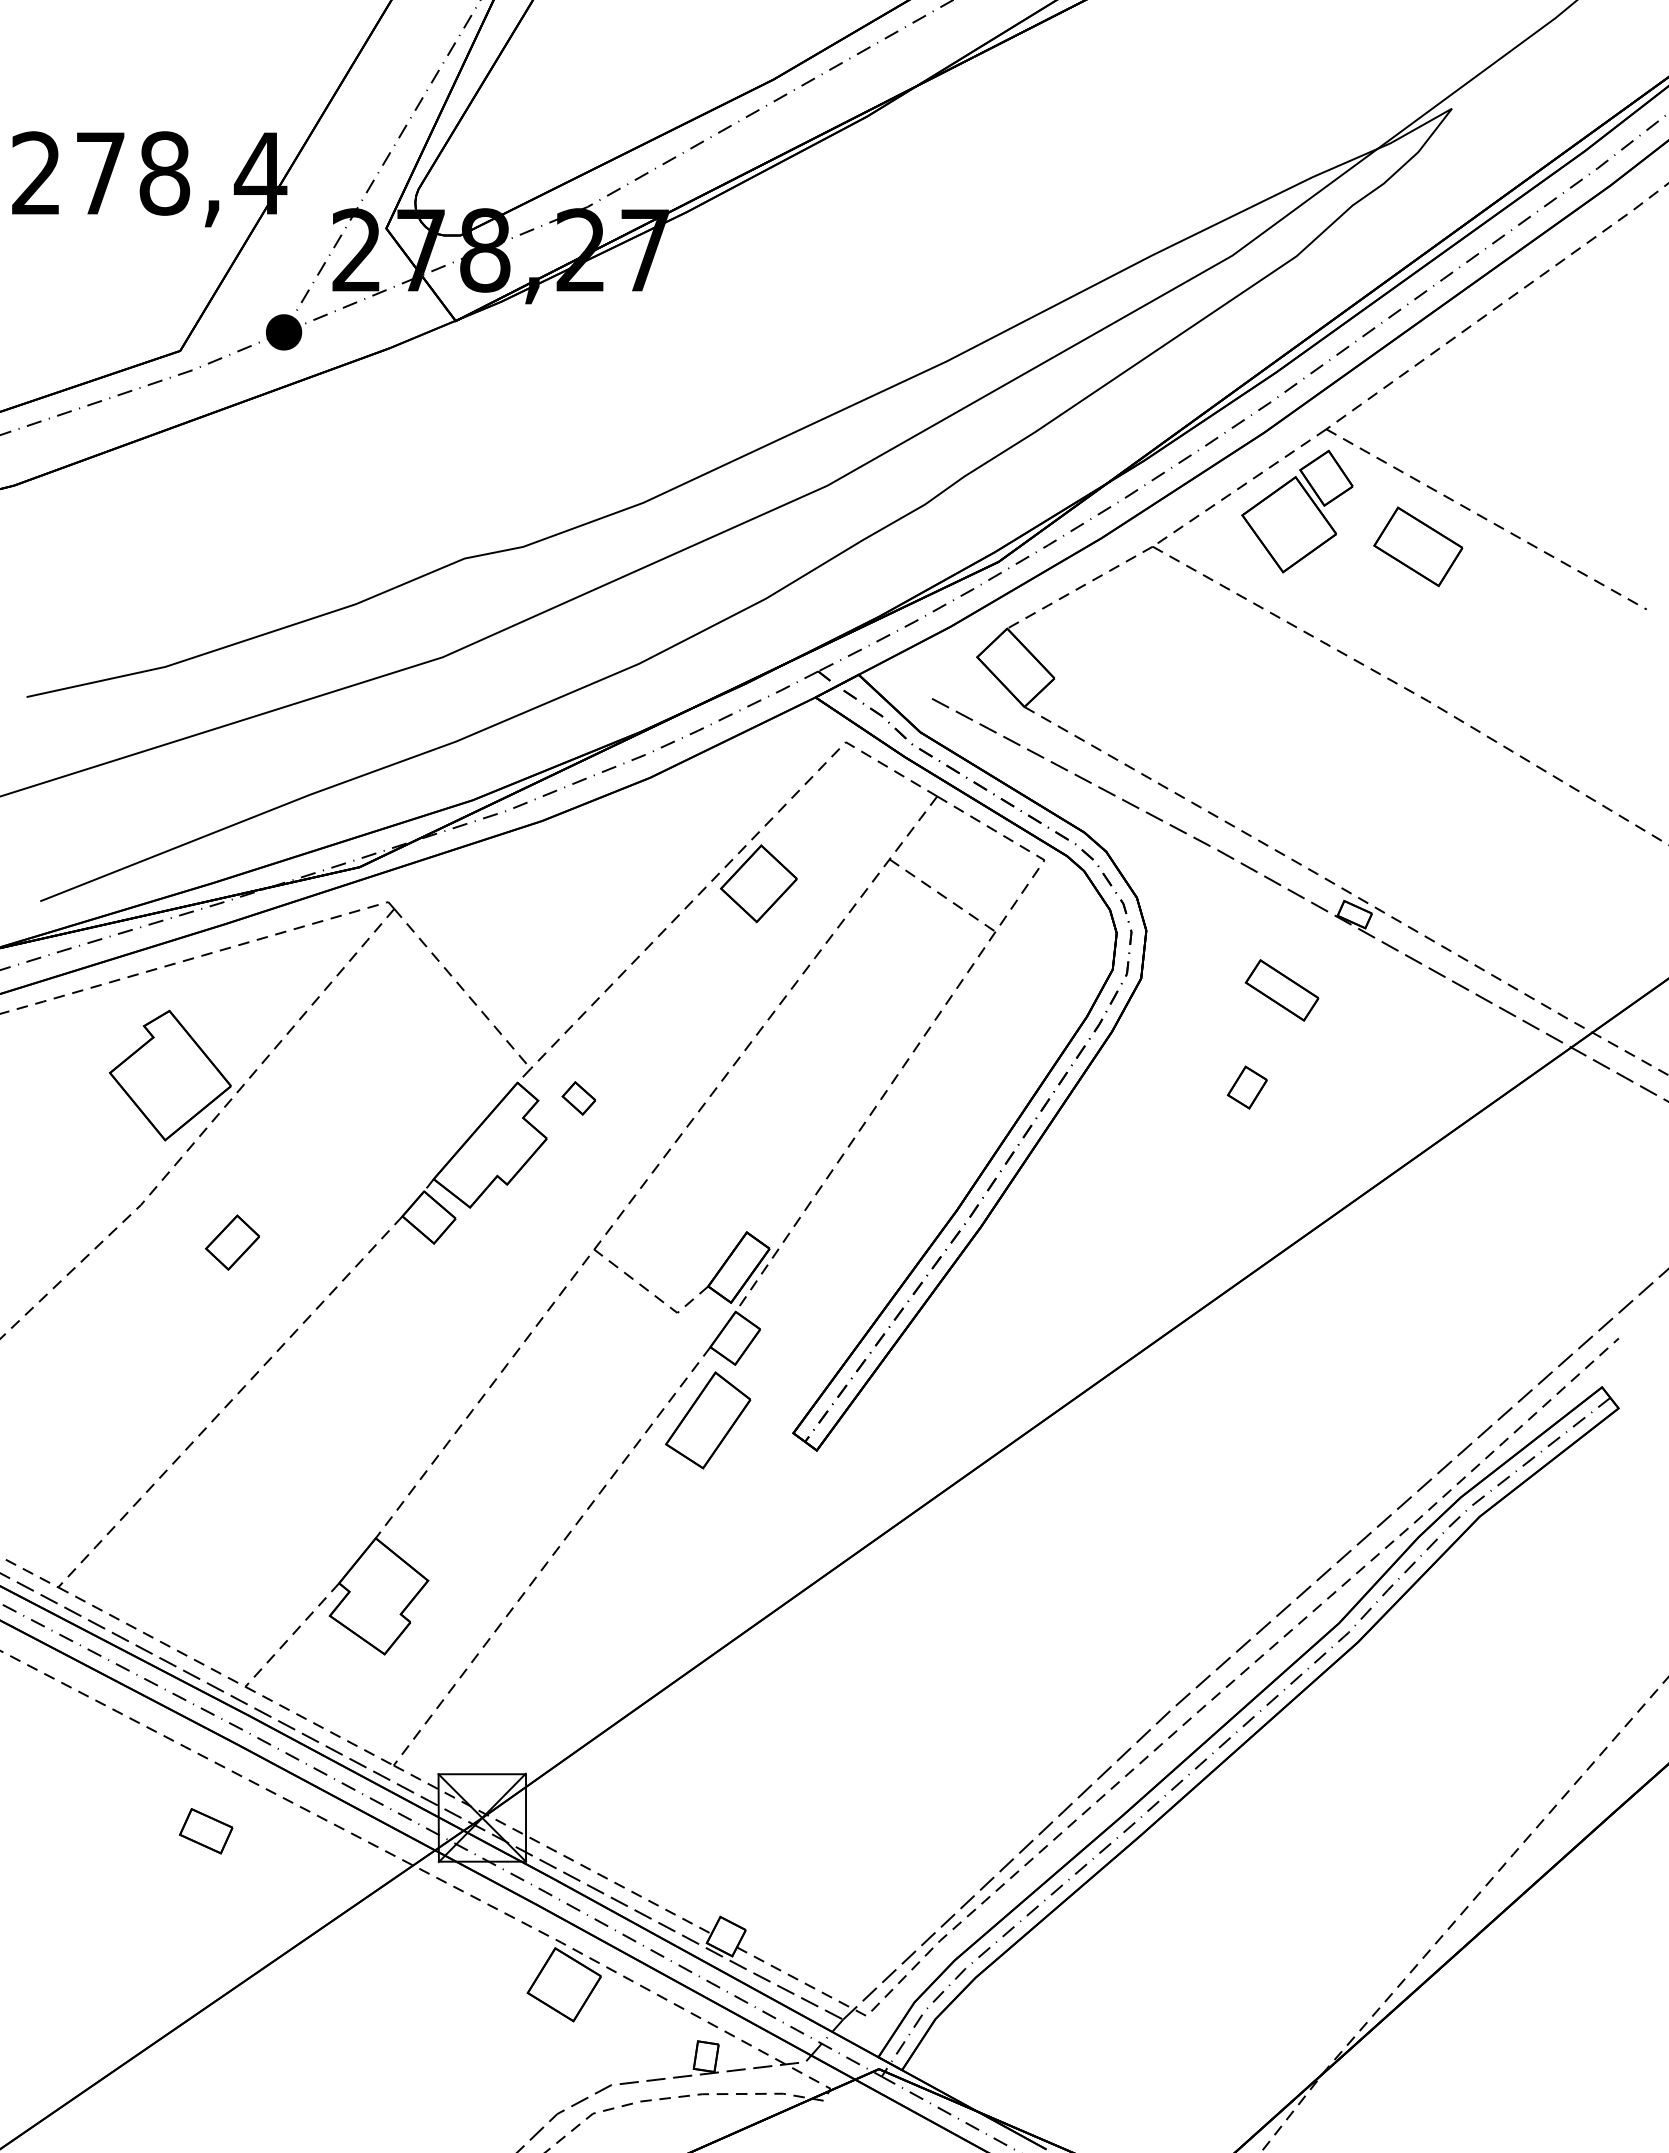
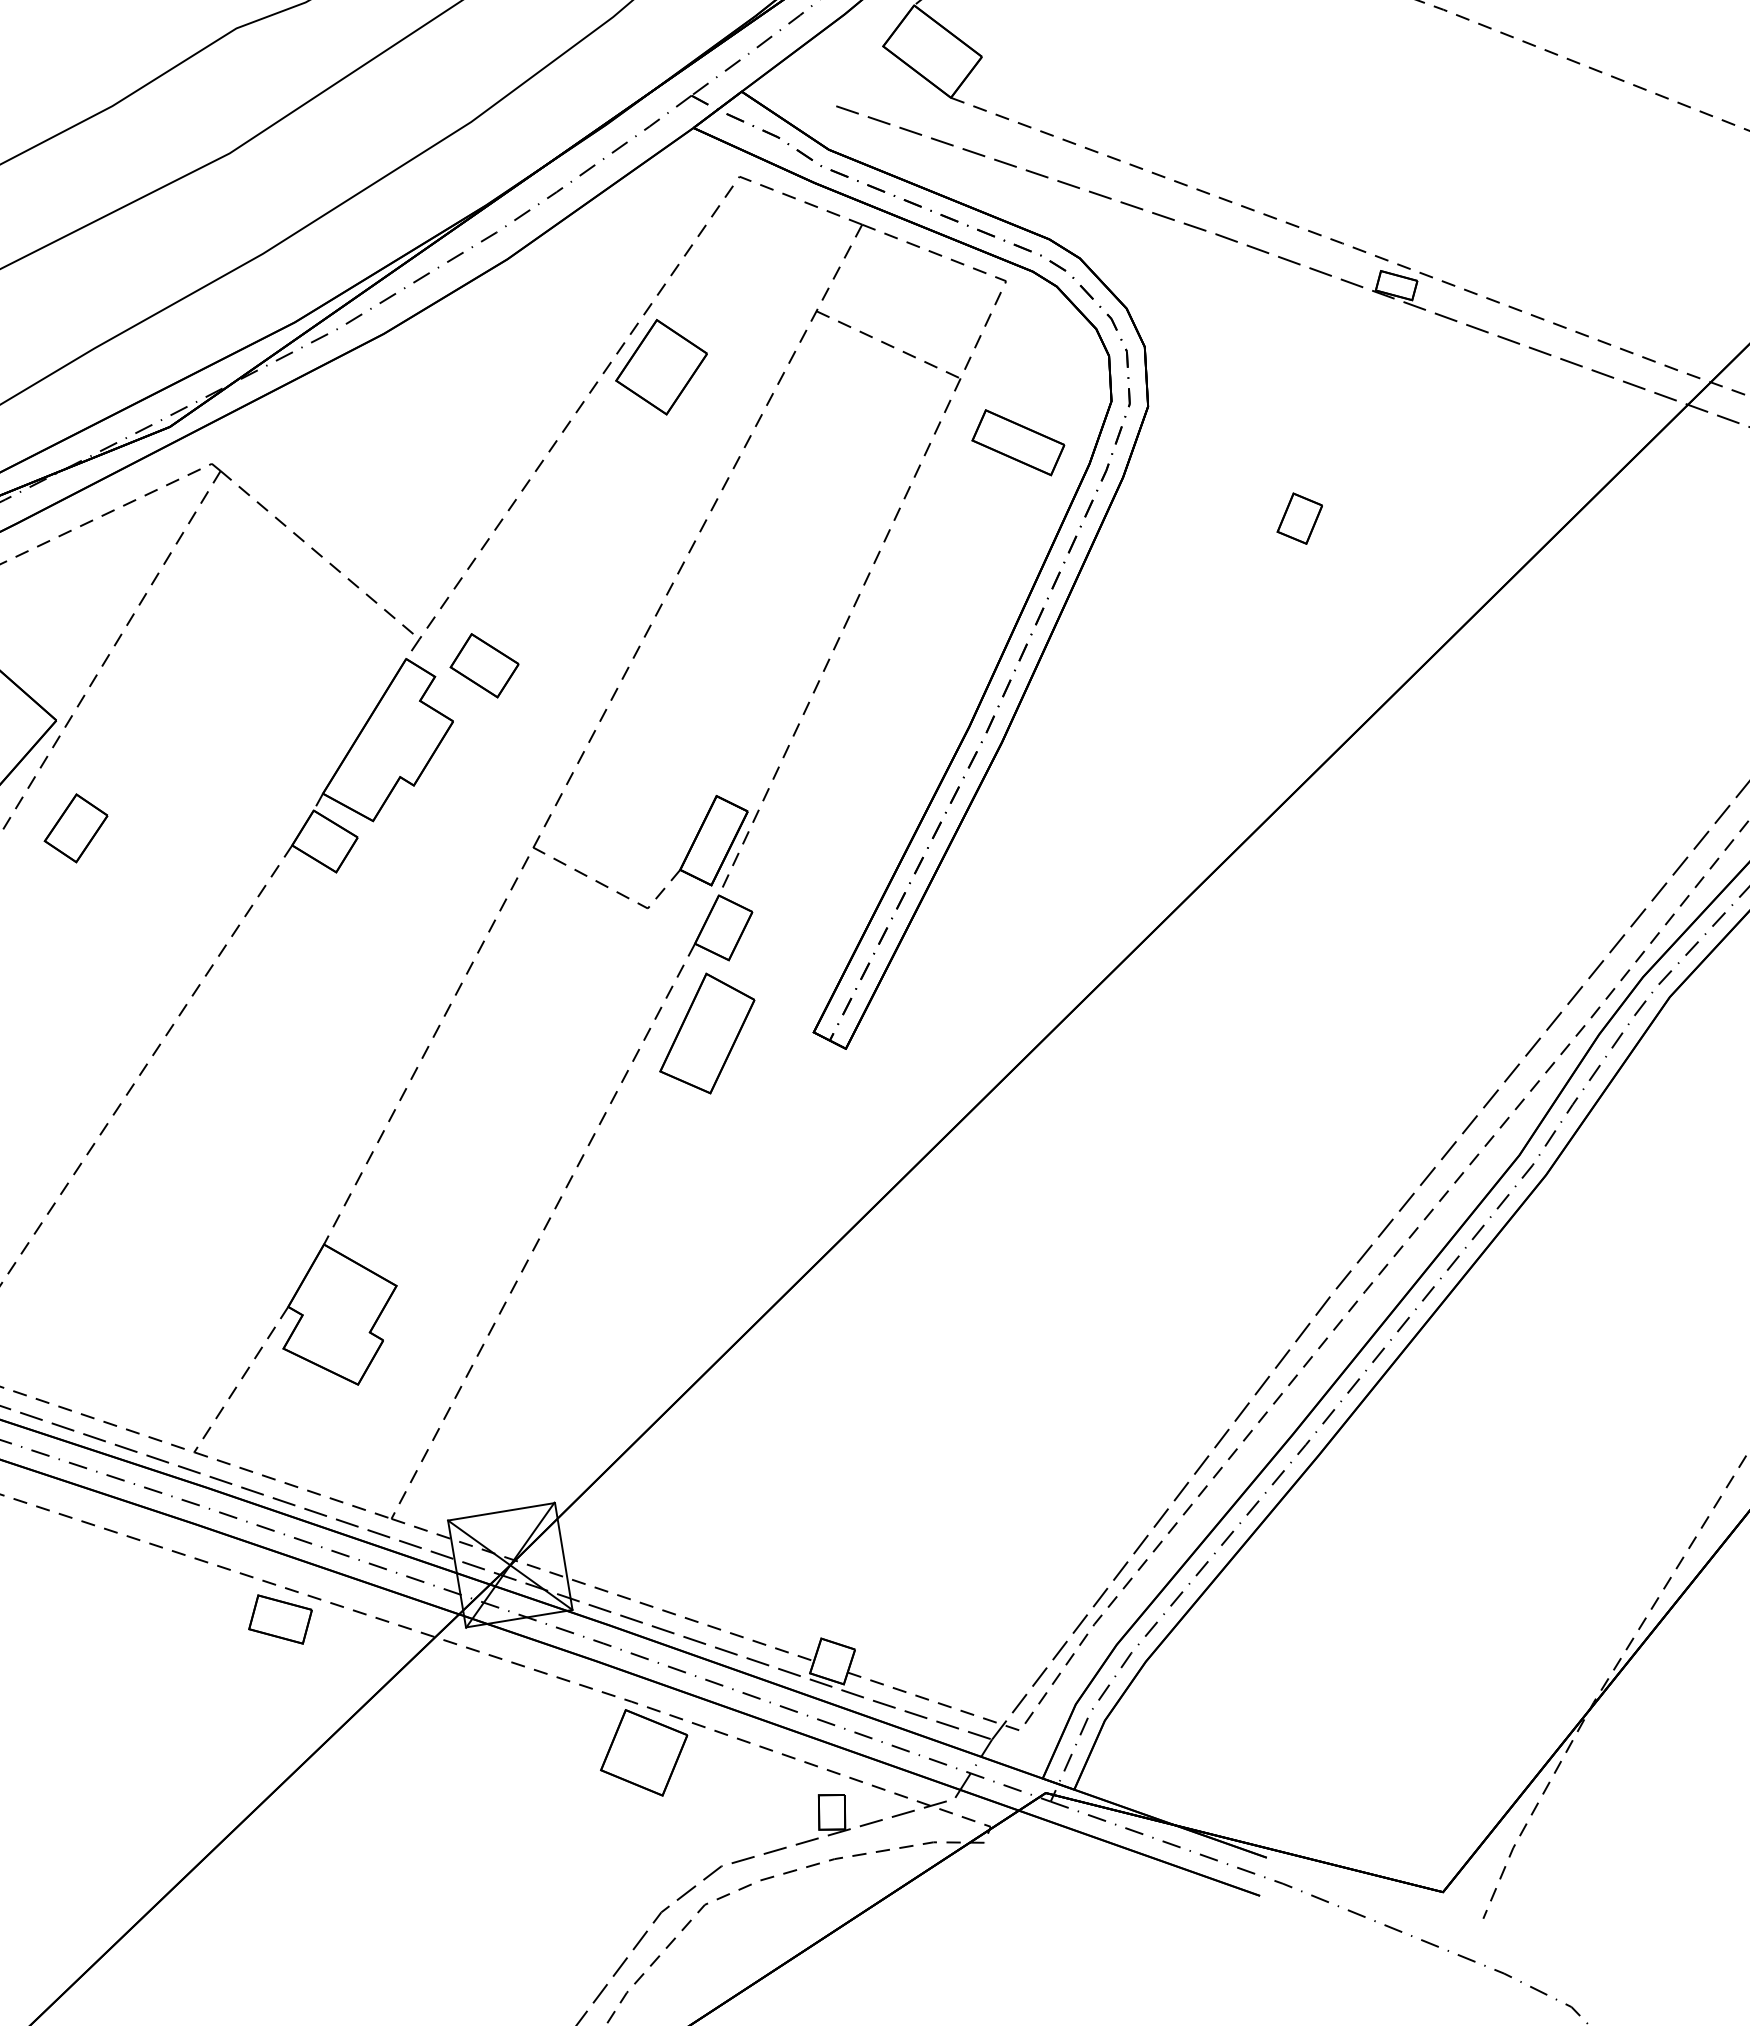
part: (1281, 990) -> (1017, 442), moved
part: (578, 1098) -> (483, 666), size x1.67
part: (232, 1242) -> (75, 828), moved
part: (206, 1831) -> (280, 1619), moved

